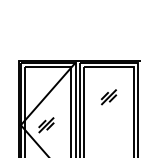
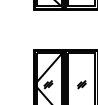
part: (108, 96) -> (81, 84), moved

